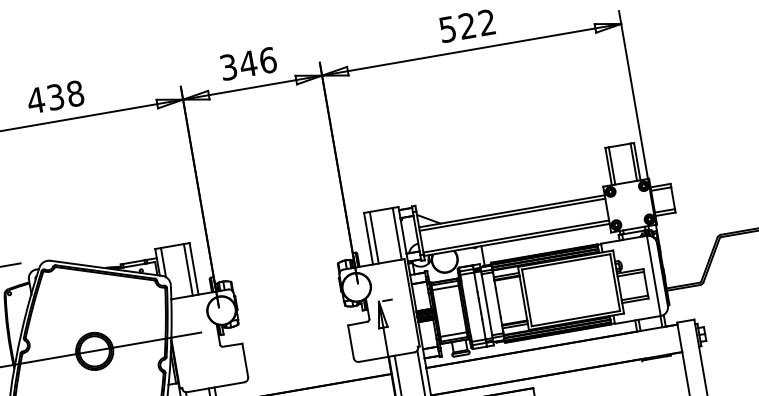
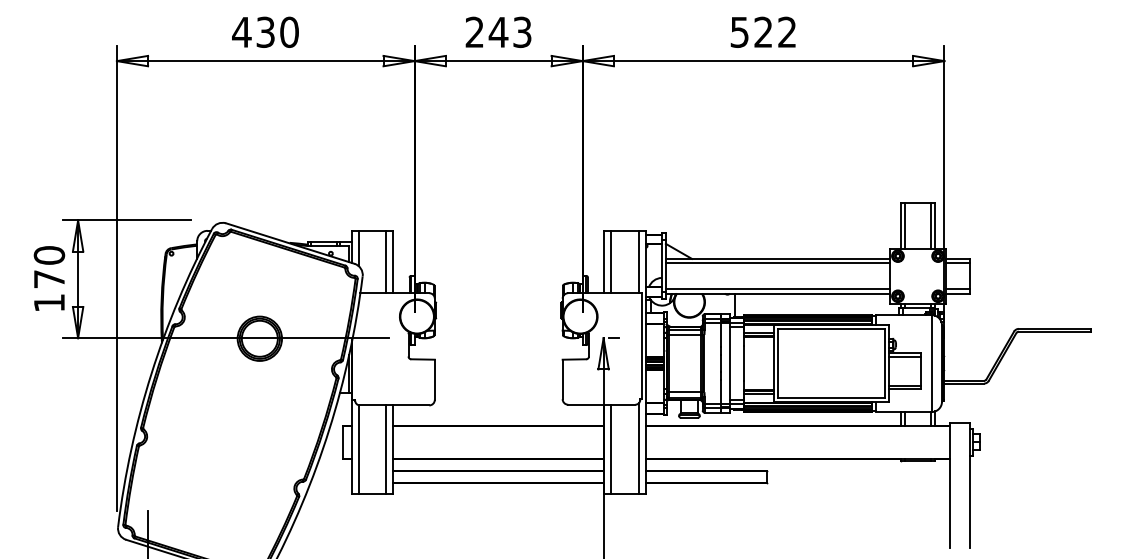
text: (248, 64) -> (498, 32), 346 -> 243
text: (75, 93) -> (289, 31), 438 -> 430

